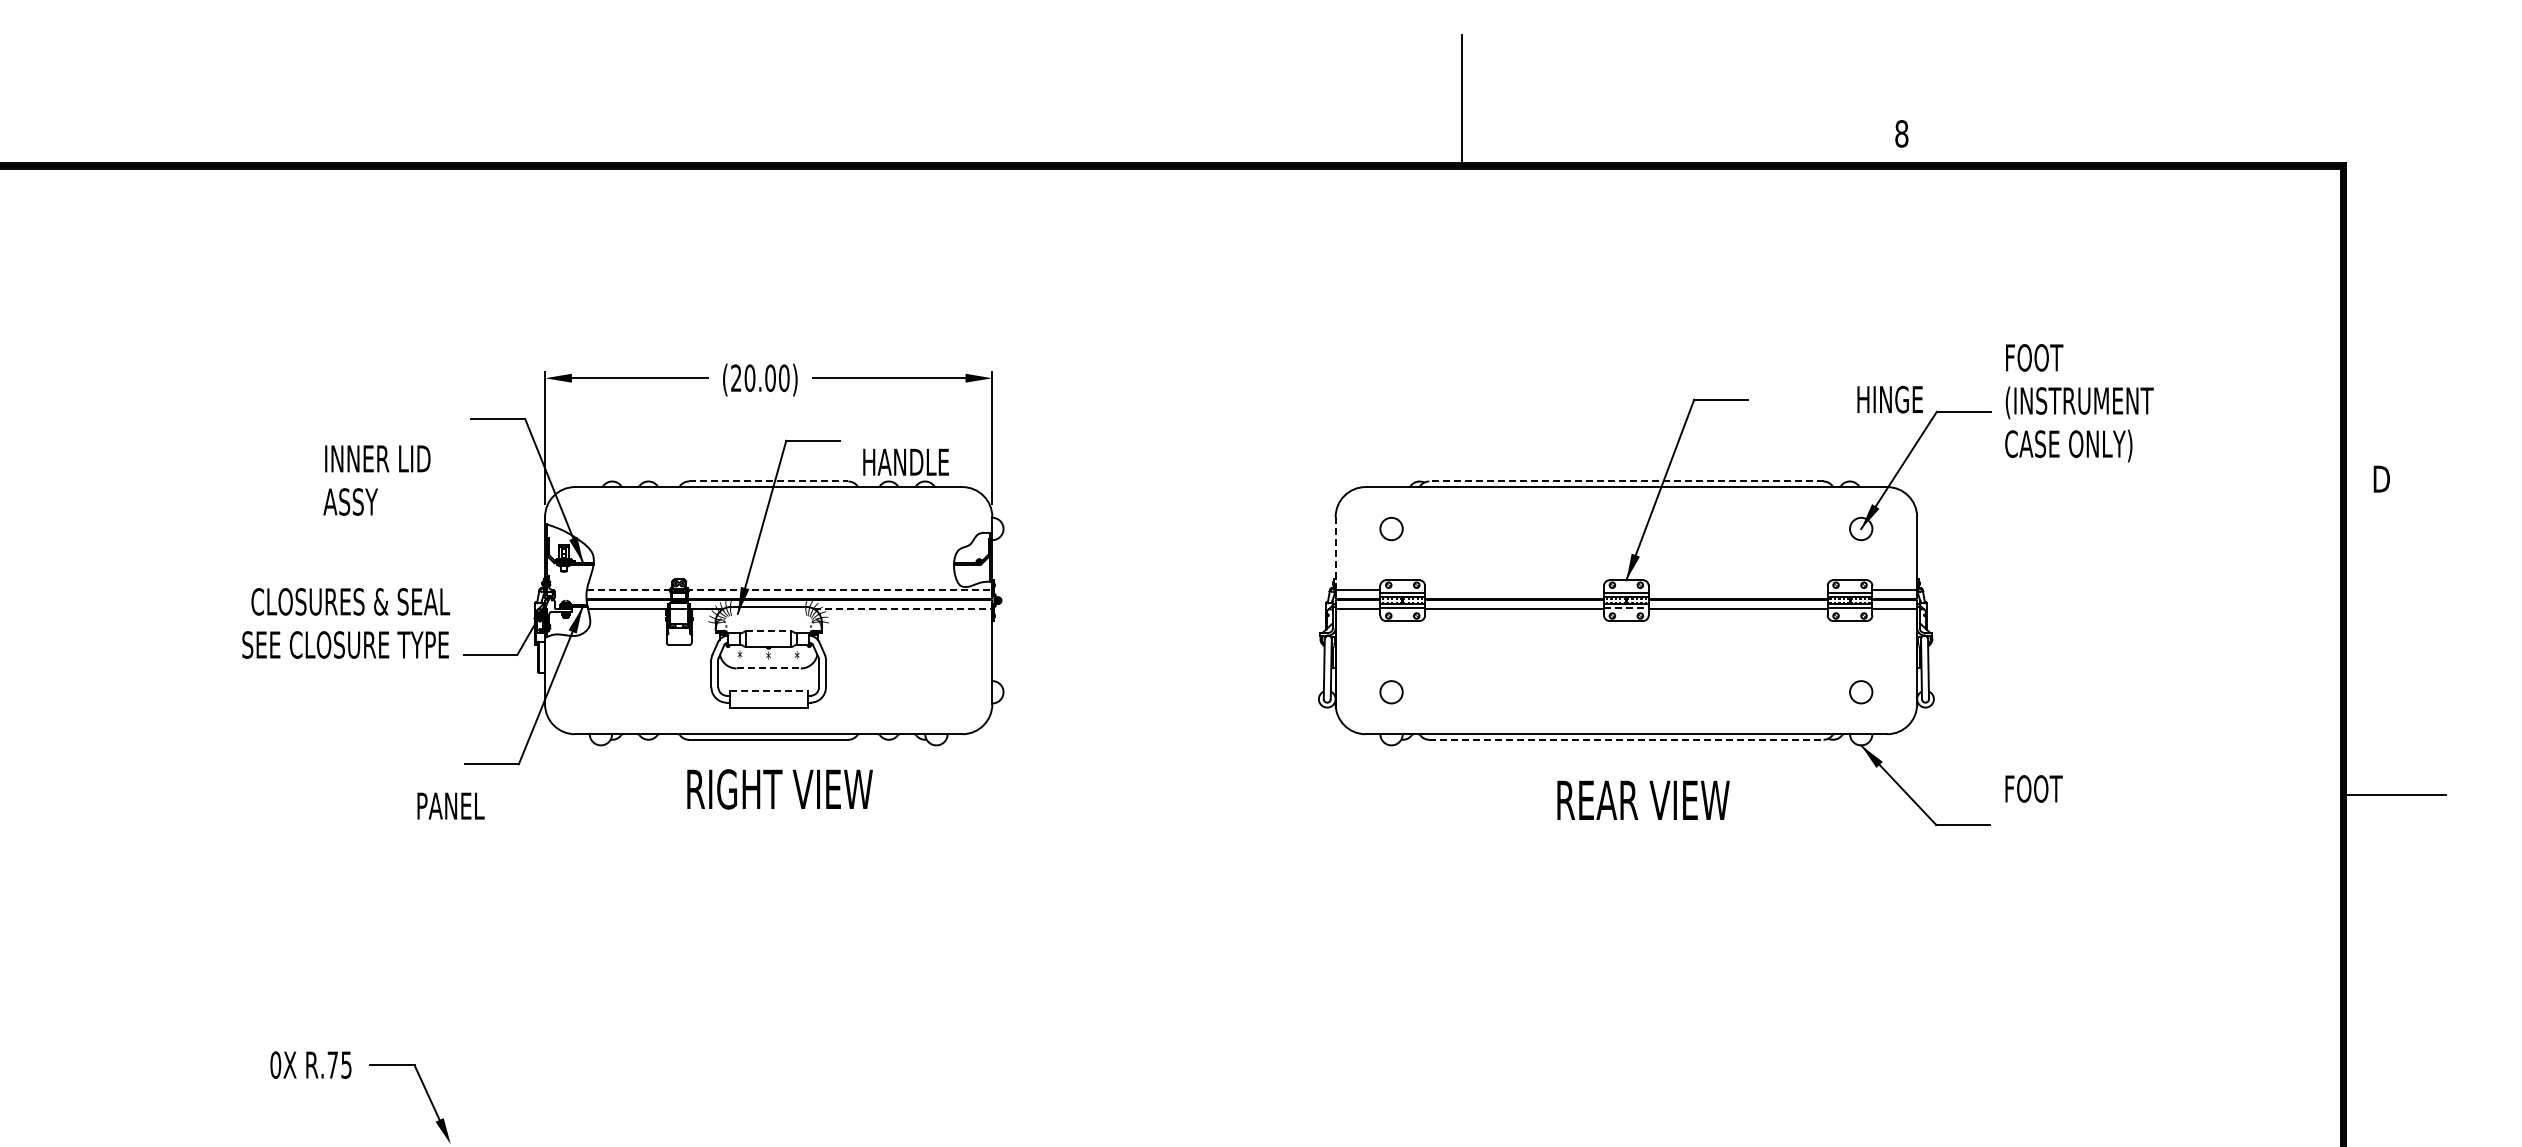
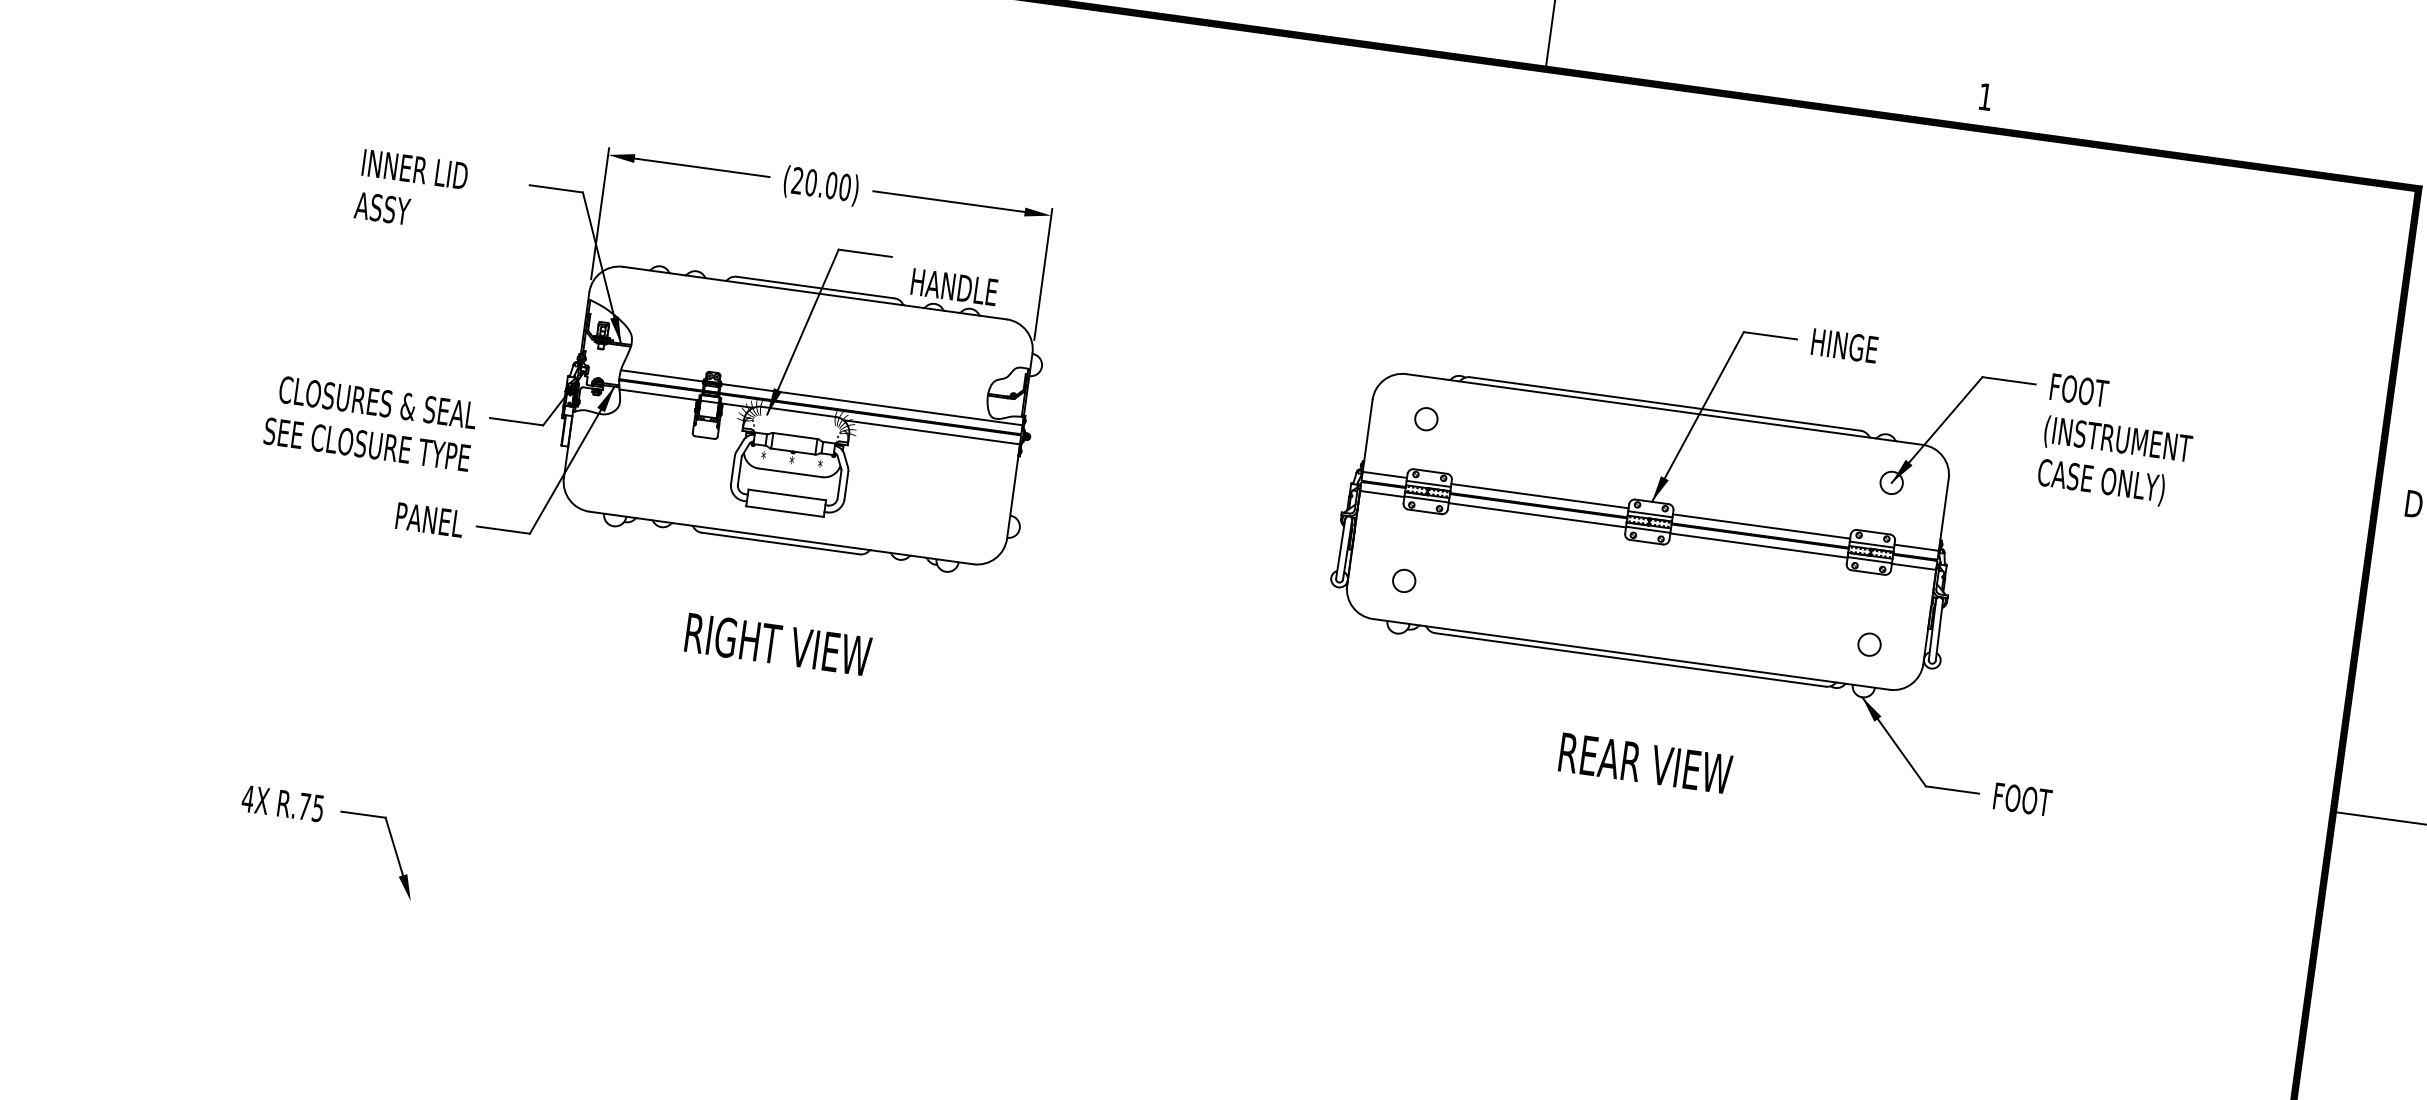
text: (1901, 133) -> (1985, 96), 8 -> 1
text: (1889, 399) -> (1844, 345), moved
text: (2079, 403) -> (2117, 441), moved
text: (376, 480) -> (410, 190), moved
line: (768, 481) -> (815, 287), dashed -> solid
line: (1625, 481) -> (1664, 403), dashed -> solid
line: (1335, 553) -> (1367, 435), dashed -> solid
line: (789, 589) -> (821, 397), dashed -> solid
line: (1514, 589) -> (1539, 495), added
line: (1737, 589) -> (1760, 526), added
line: (1626, 608) -> (1648, 529), dashed -> solid
line: (903, 609) -> (931, 432), dashed -> solid
text: (346, 623) -> (370, 423), moved
line: (769, 631) -> (796, 436), dashed -> solid
line: (769, 668) -> (791, 472), dashed -> solid
line: (769, 690) -> (788, 494), dashed -> solid
line: (1626, 739) -> (1630, 659), dashed -> solid
text: (2033, 788) -> (2022, 799), moved
text: (779, 789) -> (777, 644), moved
text: (1643, 799) -> (1645, 762), moved
text: (450, 805) -> (429, 519), moved
text: (275, 1064) -> (247, 798), 0X -> 4X

